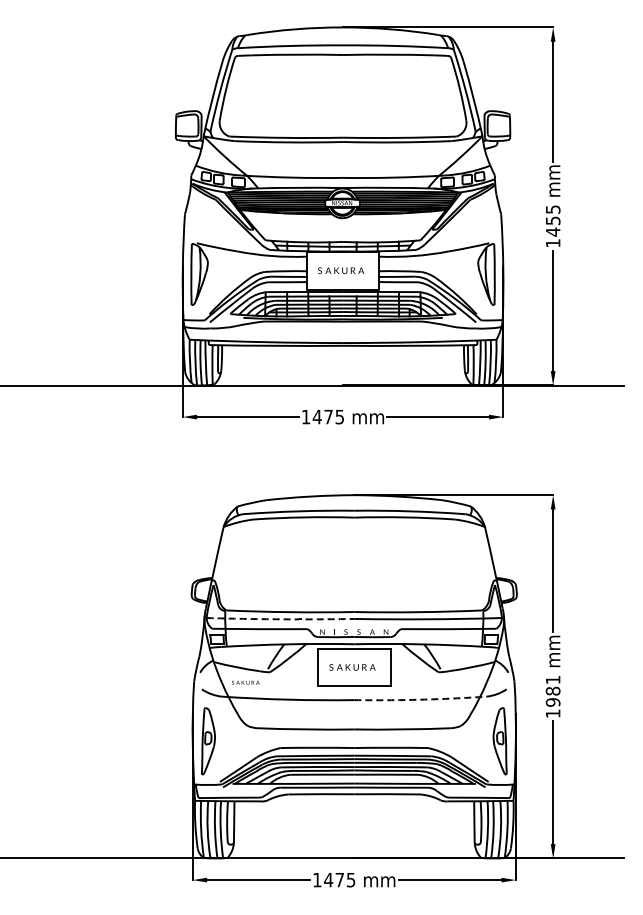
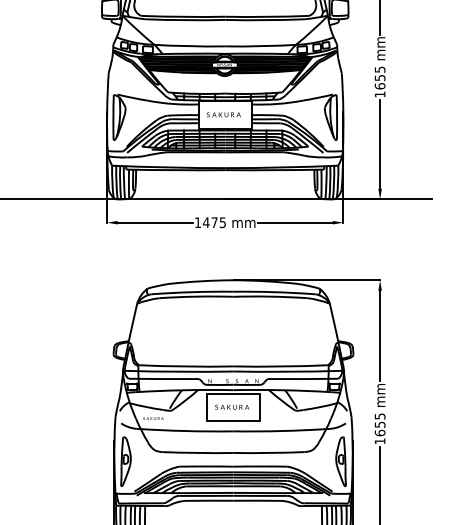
text: (552, 231) -> (379, 85), 1455 -> 1655
arc: (280, 619) -> (179, 371), dashed -> solid
text: (552, 691) -> (379, 425), 1981 -> 1655
arc: (420, 699) -> (282, 430), dashed -> solid

